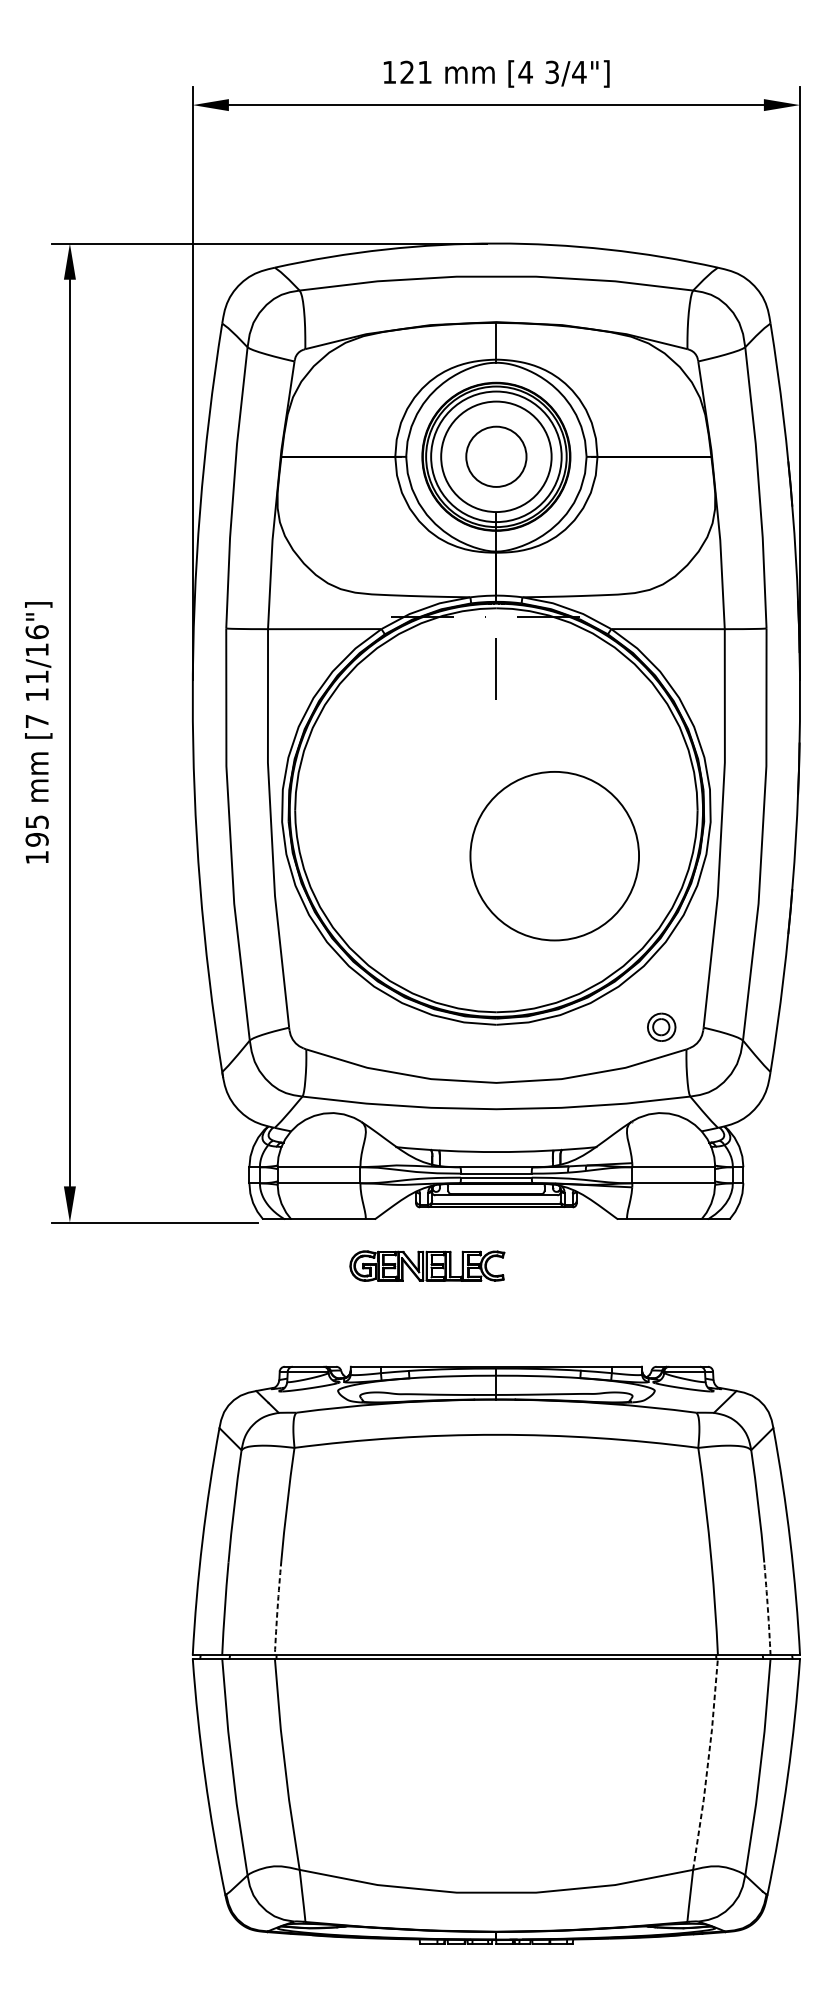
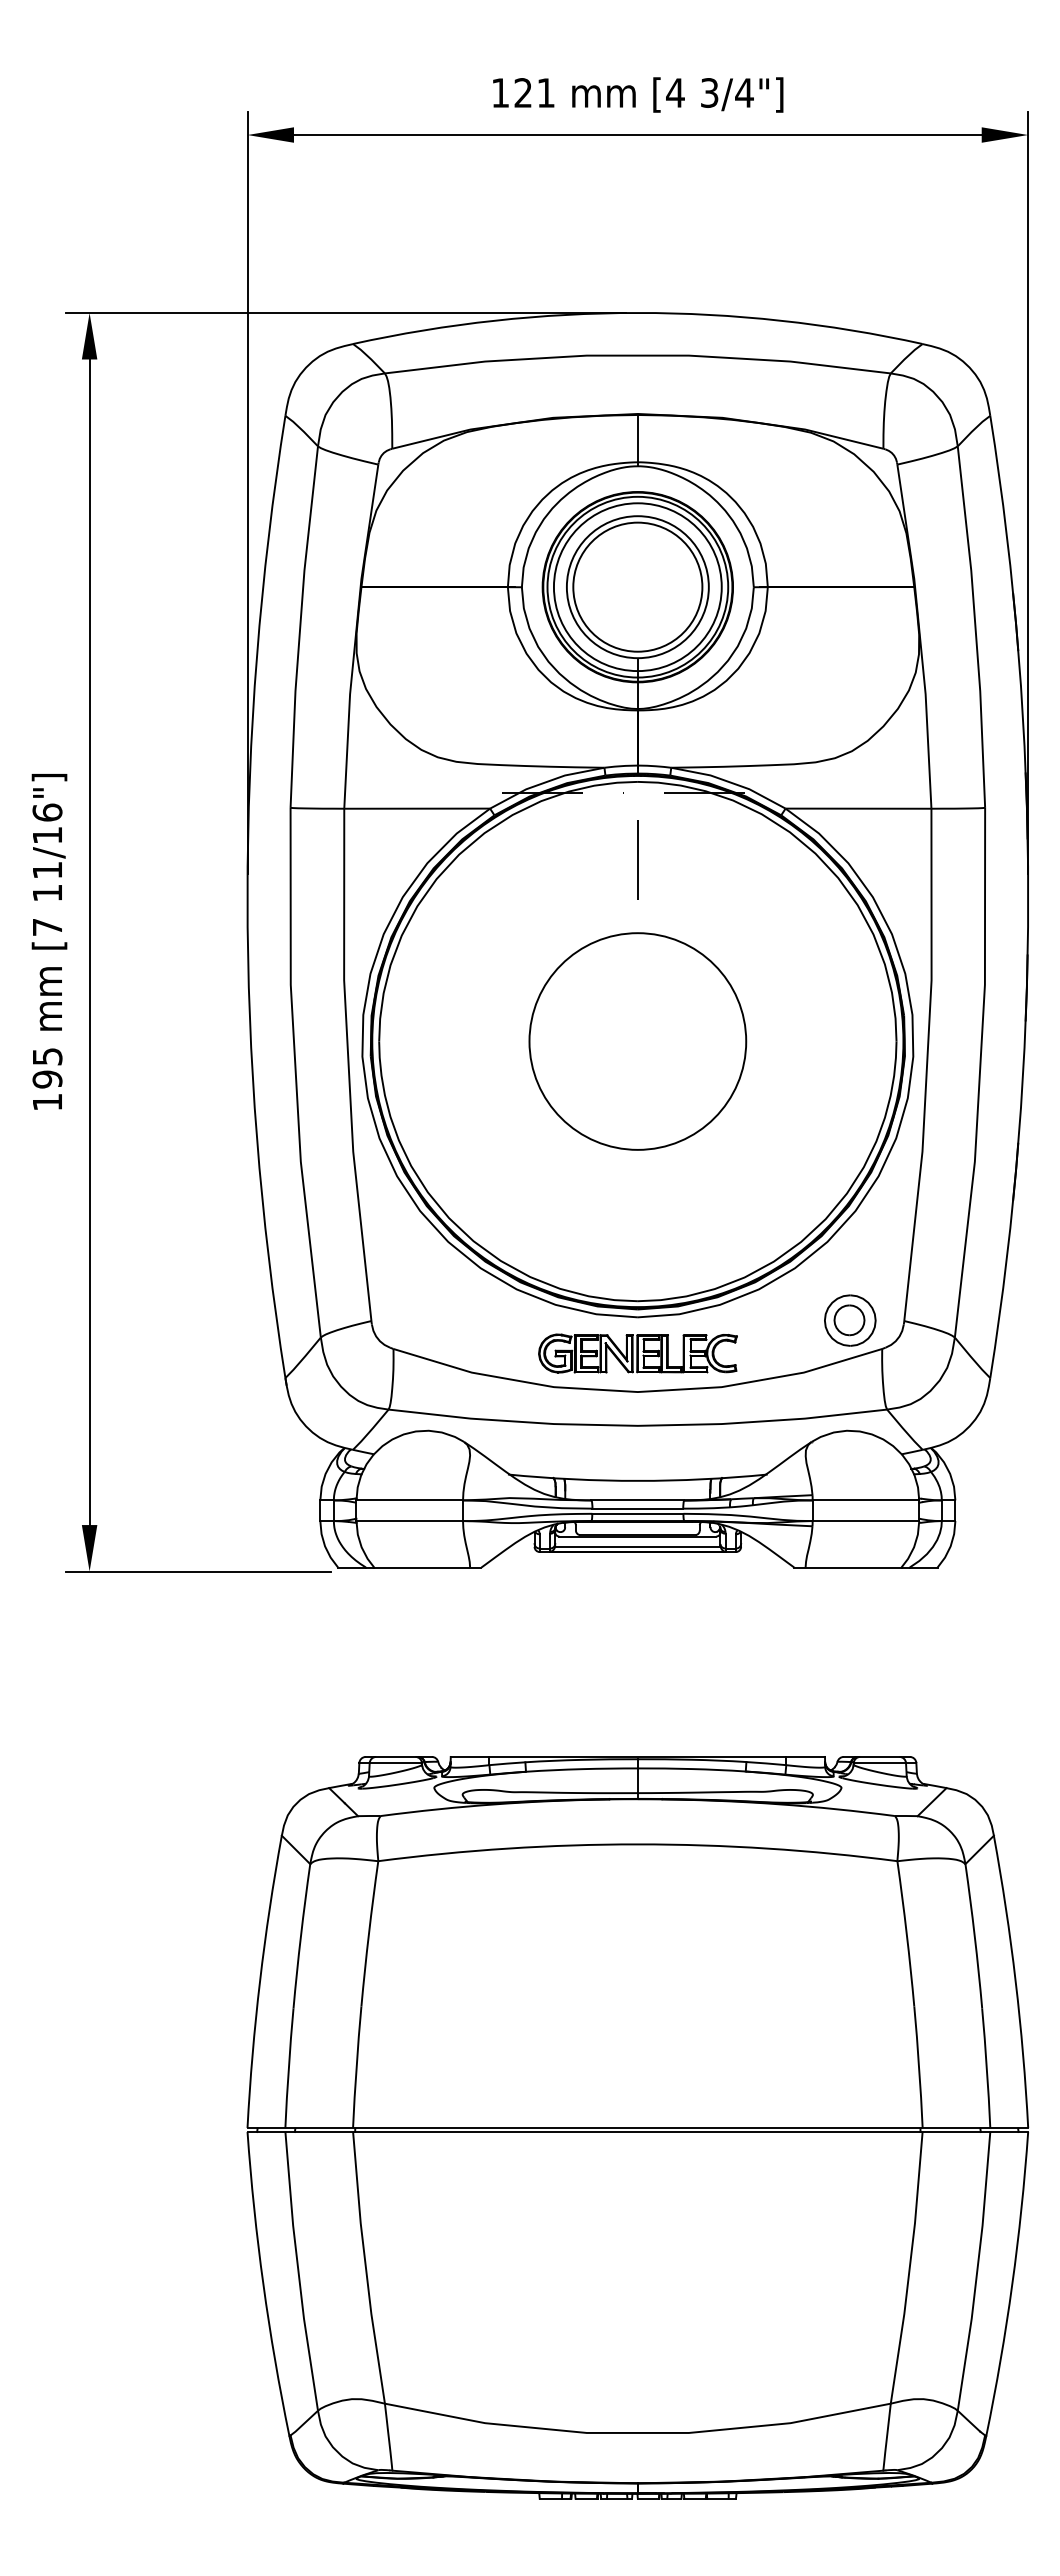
circle: (496, 456) -> (637, 586), size x1.67
circle: (554, 856) -> (637, 1041), moved
part: (661, 1027) -> (850, 1320), size x1.43
part: (426, 1266) -> (637, 1353), moved
arc: (277, 1608) -> (356, 2067), dashed -> solid
arc: (767, 1609) -> (986, 2068), dashed -> solid
line: (707, 1763) -> (909, 2267), dashed -> solid

